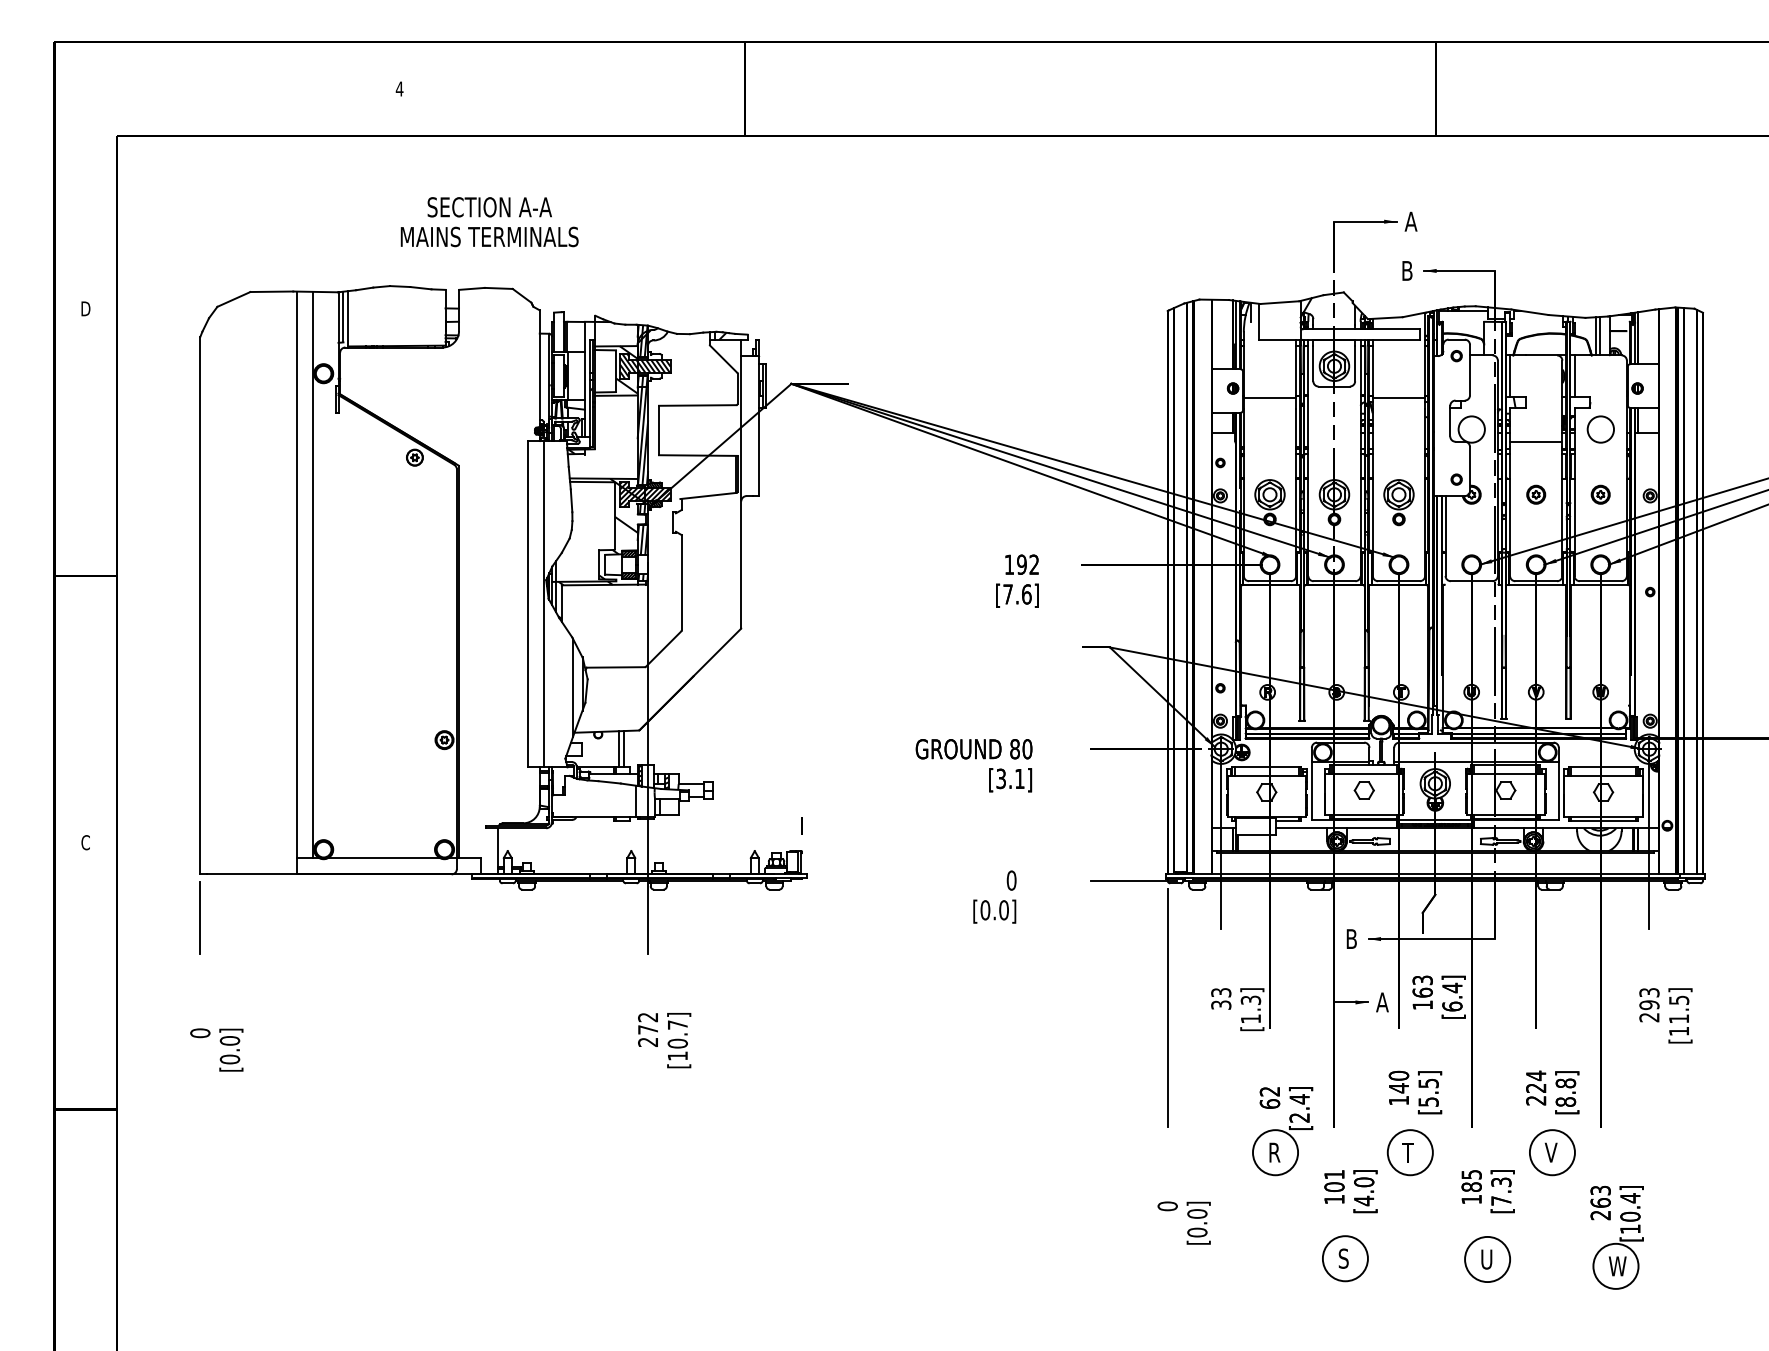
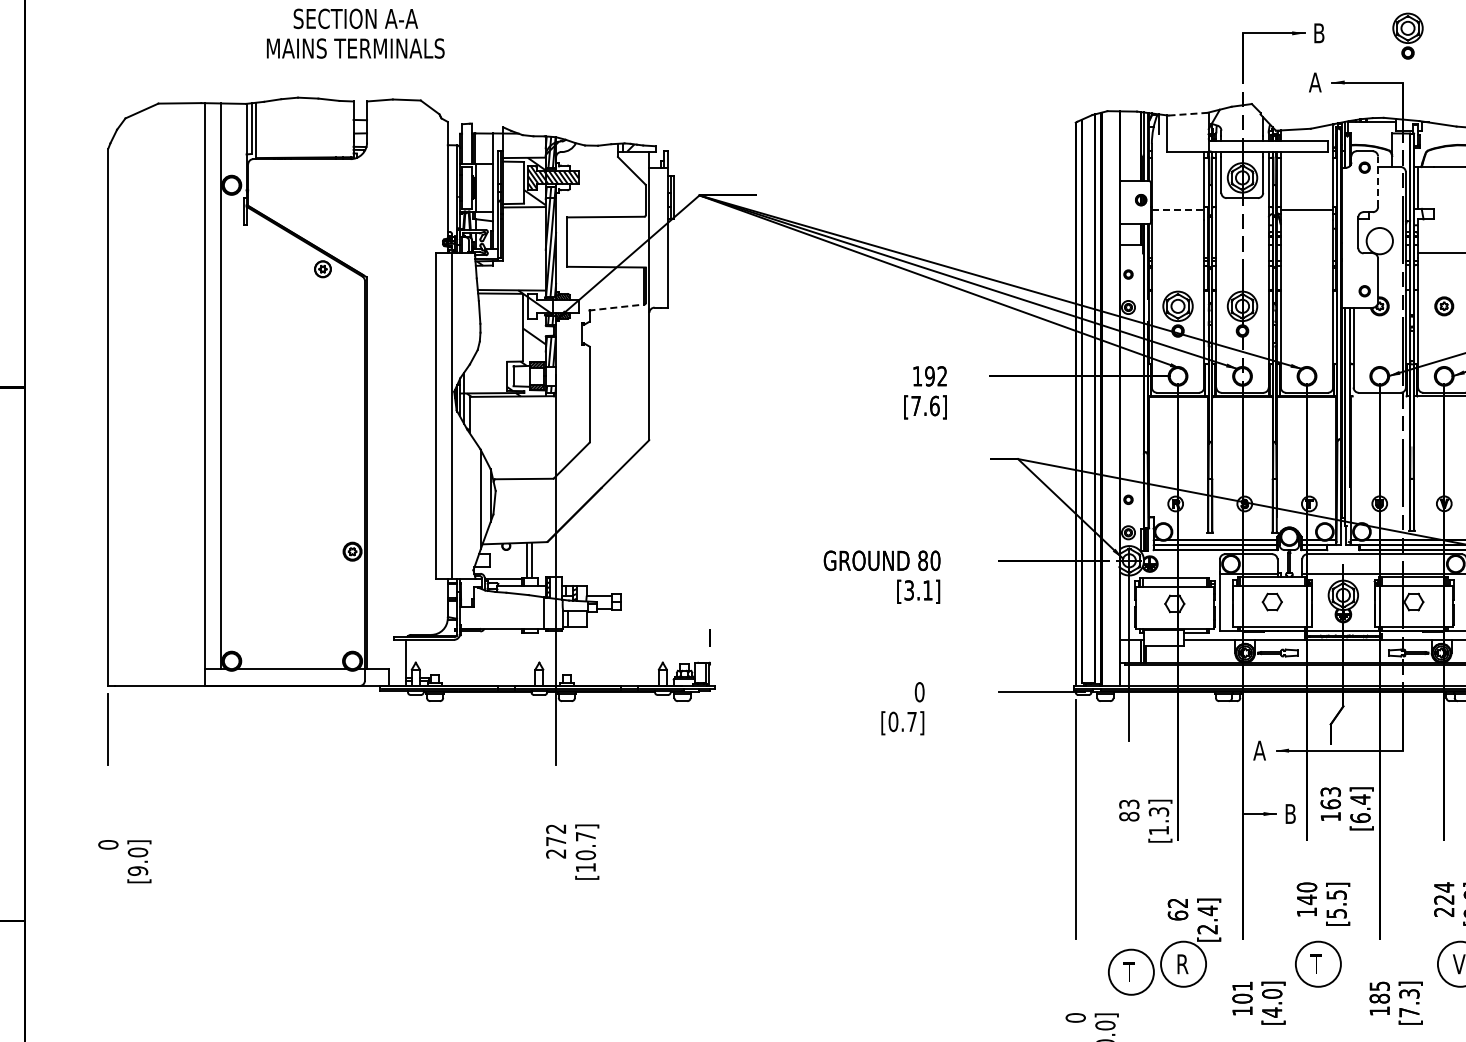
text: (1410, 221) -> (1318, 33), A -> B
text: (489, 222) -> (355, 34), moved
text: (1406, 270) -> (1314, 82), B -> A
line: (1280, 302) -> (1188, 114), solid -> dashed
line: (1470, 369) -> (1378, 181), solid -> dashed
line: (1270, 398) -> (1178, 210), solid -> dashed
hatch: (645, 494) -> (553, 306), removed
line: (708, 495) -> (616, 307), solid -> dashed
part: (1398, 502) -> (1407, 36), moved
text: (1003, 910) -> (911, 722), [0.0] -> [0.7]
text: (1351, 938) -> (1259, 750), B -> A
text: (1382, 1002) -> (1290, 814), A -> B
text: (1221, 1004) -> (1129, 816), 33 -> 83
text: (230, 1059) -> (138, 871), [0.0] -> [9.0]
part: (1222, 1160) -> (1130, 972), added

